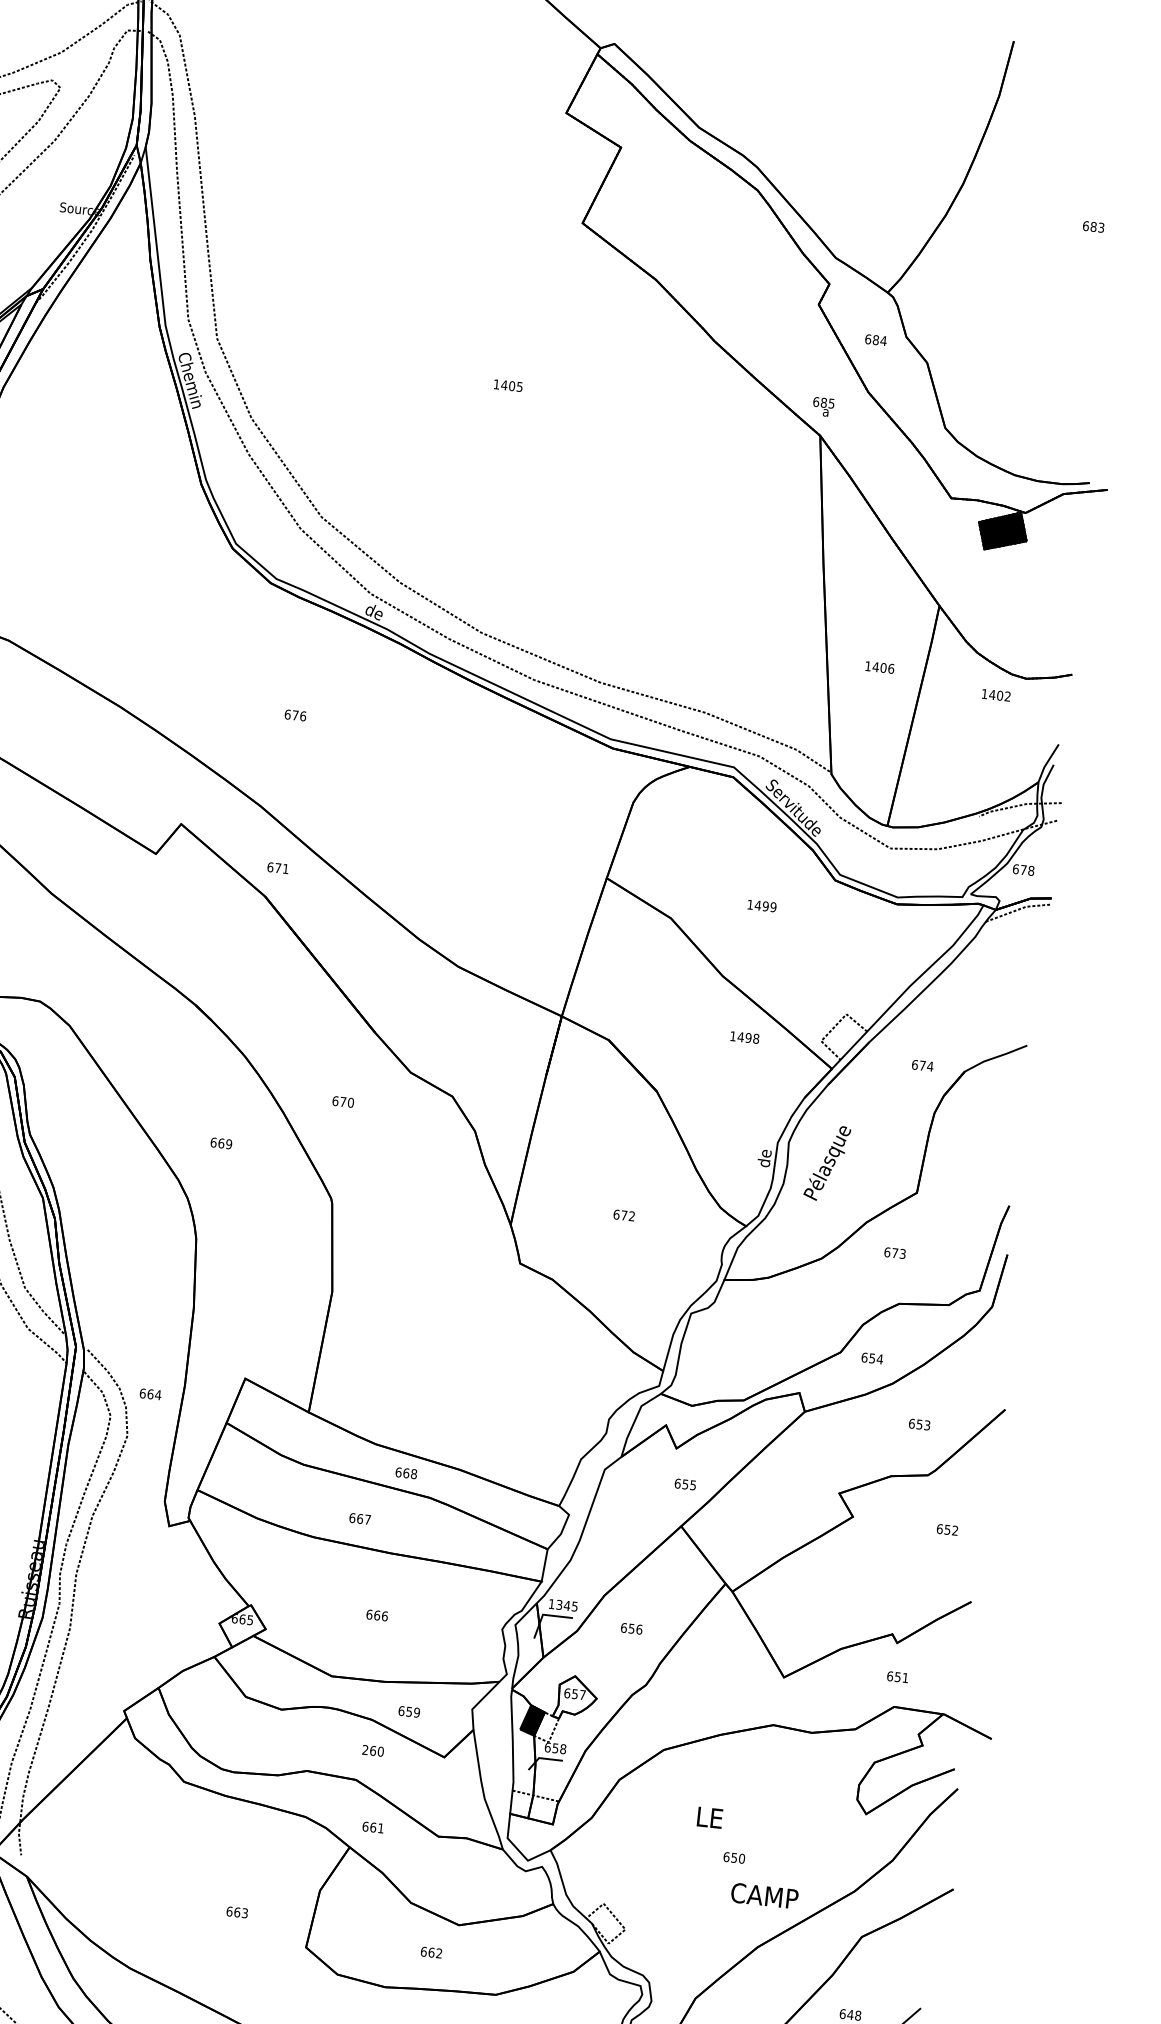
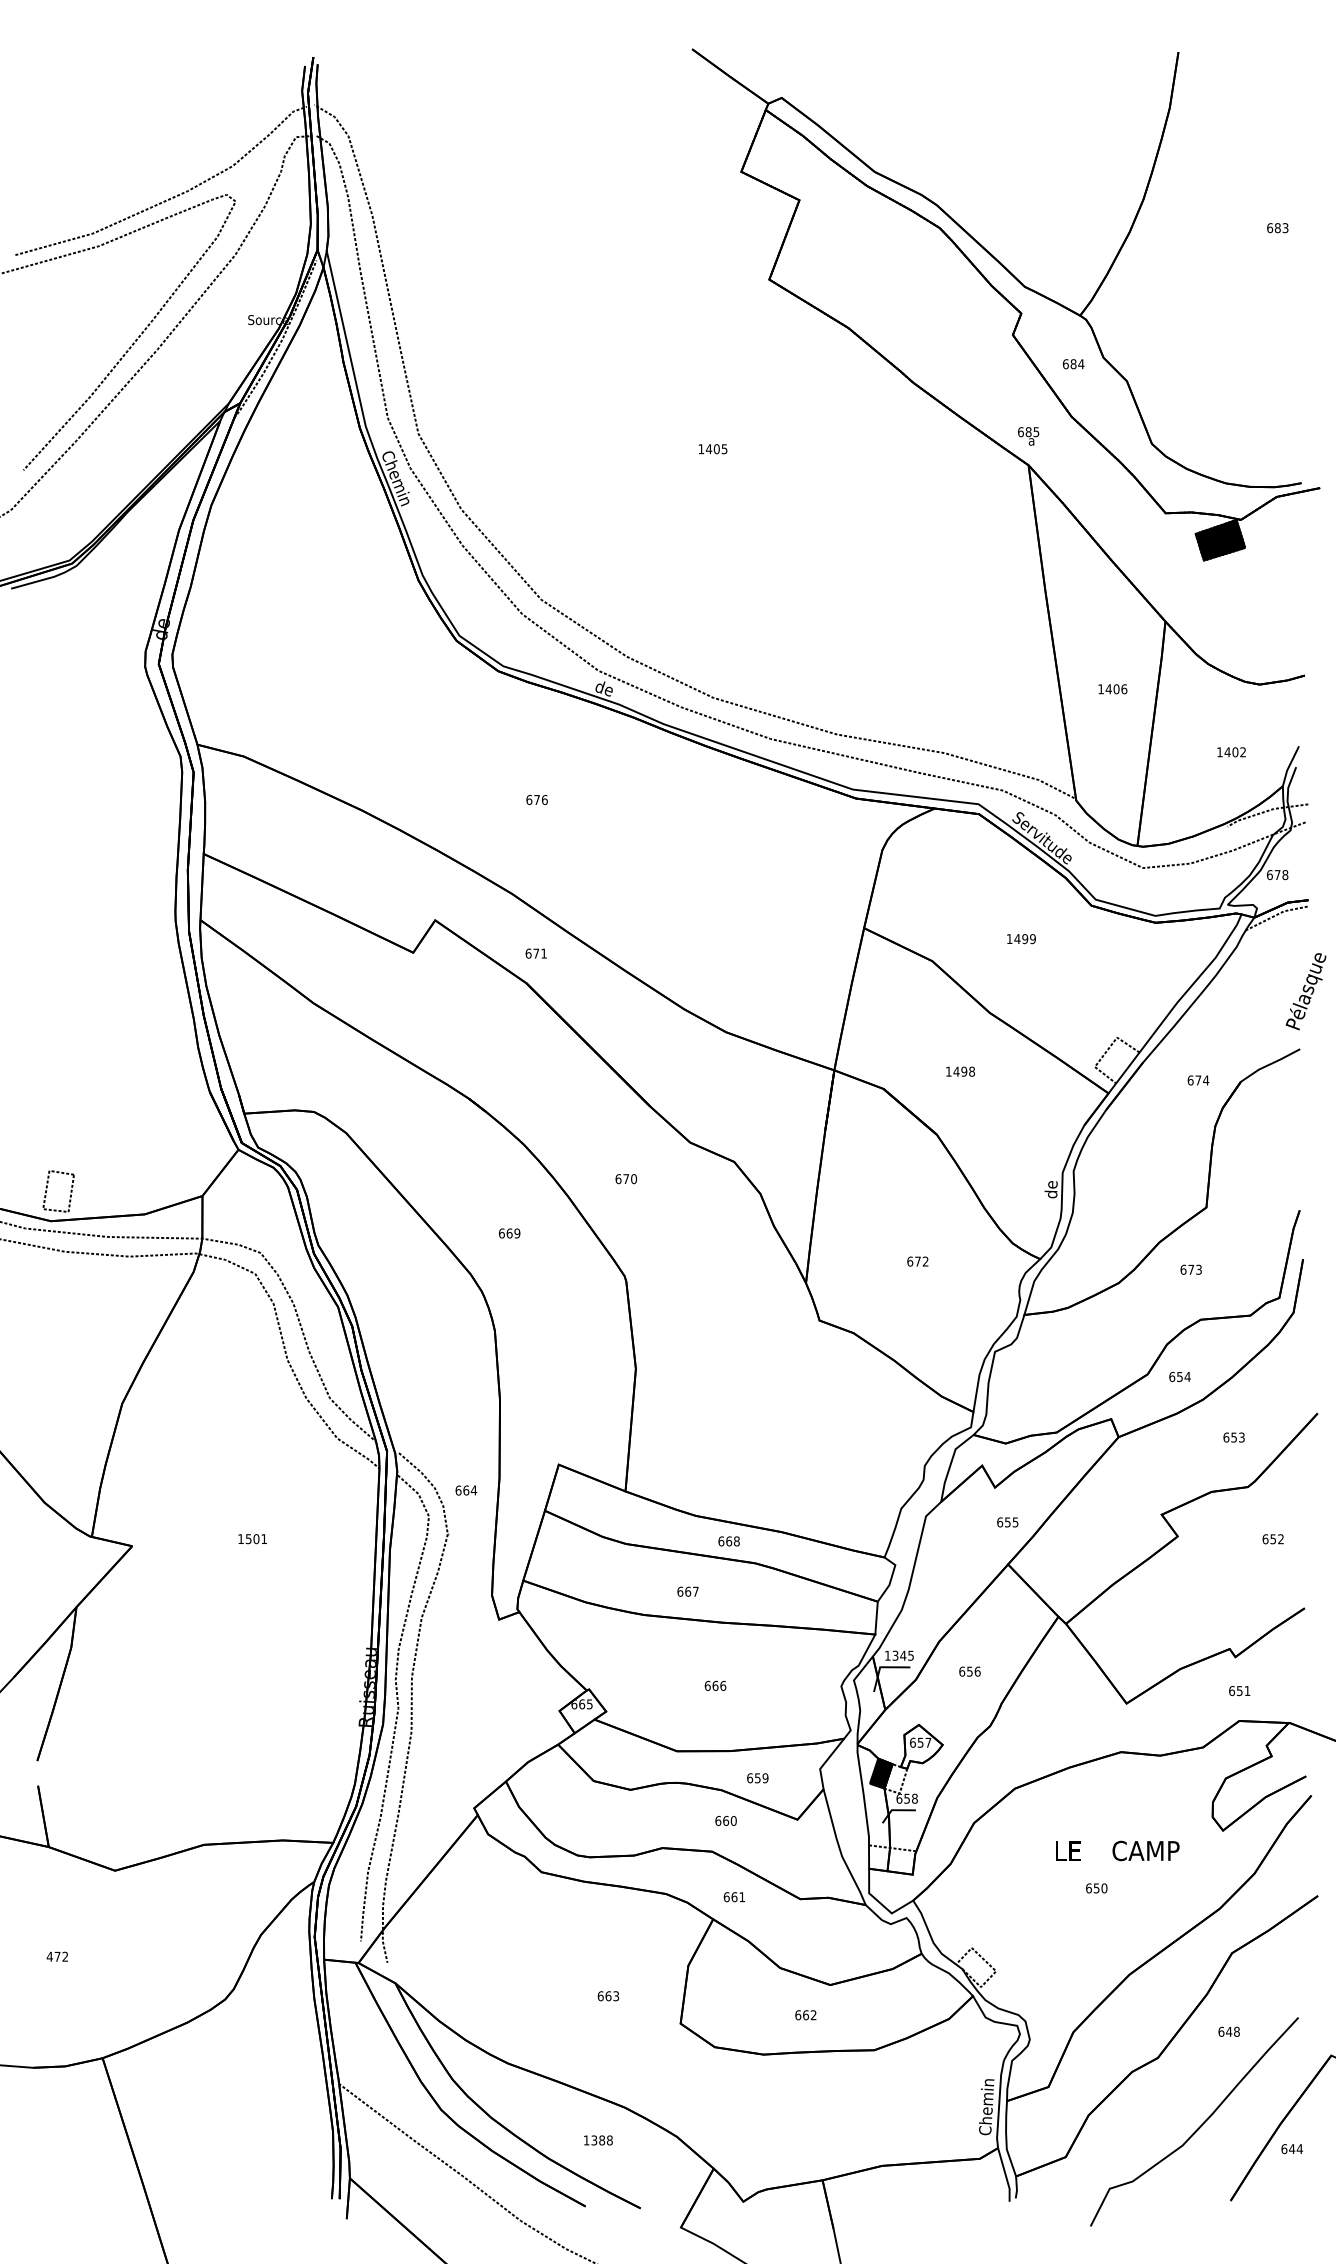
text: (996, 695) -> (1231, 752), moved
text: (744, 1037) -> (960, 1071), moved
text: (826, 1162) -> (1305, 991), moved
text: (365, 1749) -> (718, 1820), 260 -> 660
text: (764, 1895) -> (1145, 1850), moved

